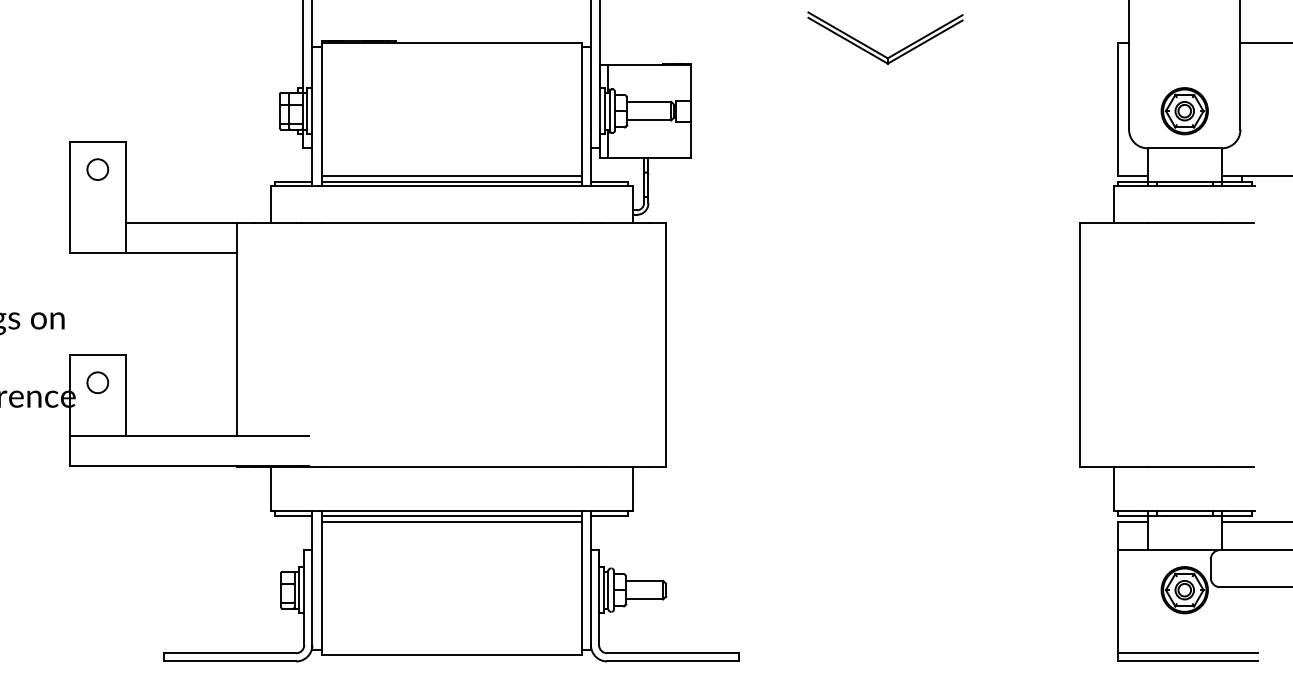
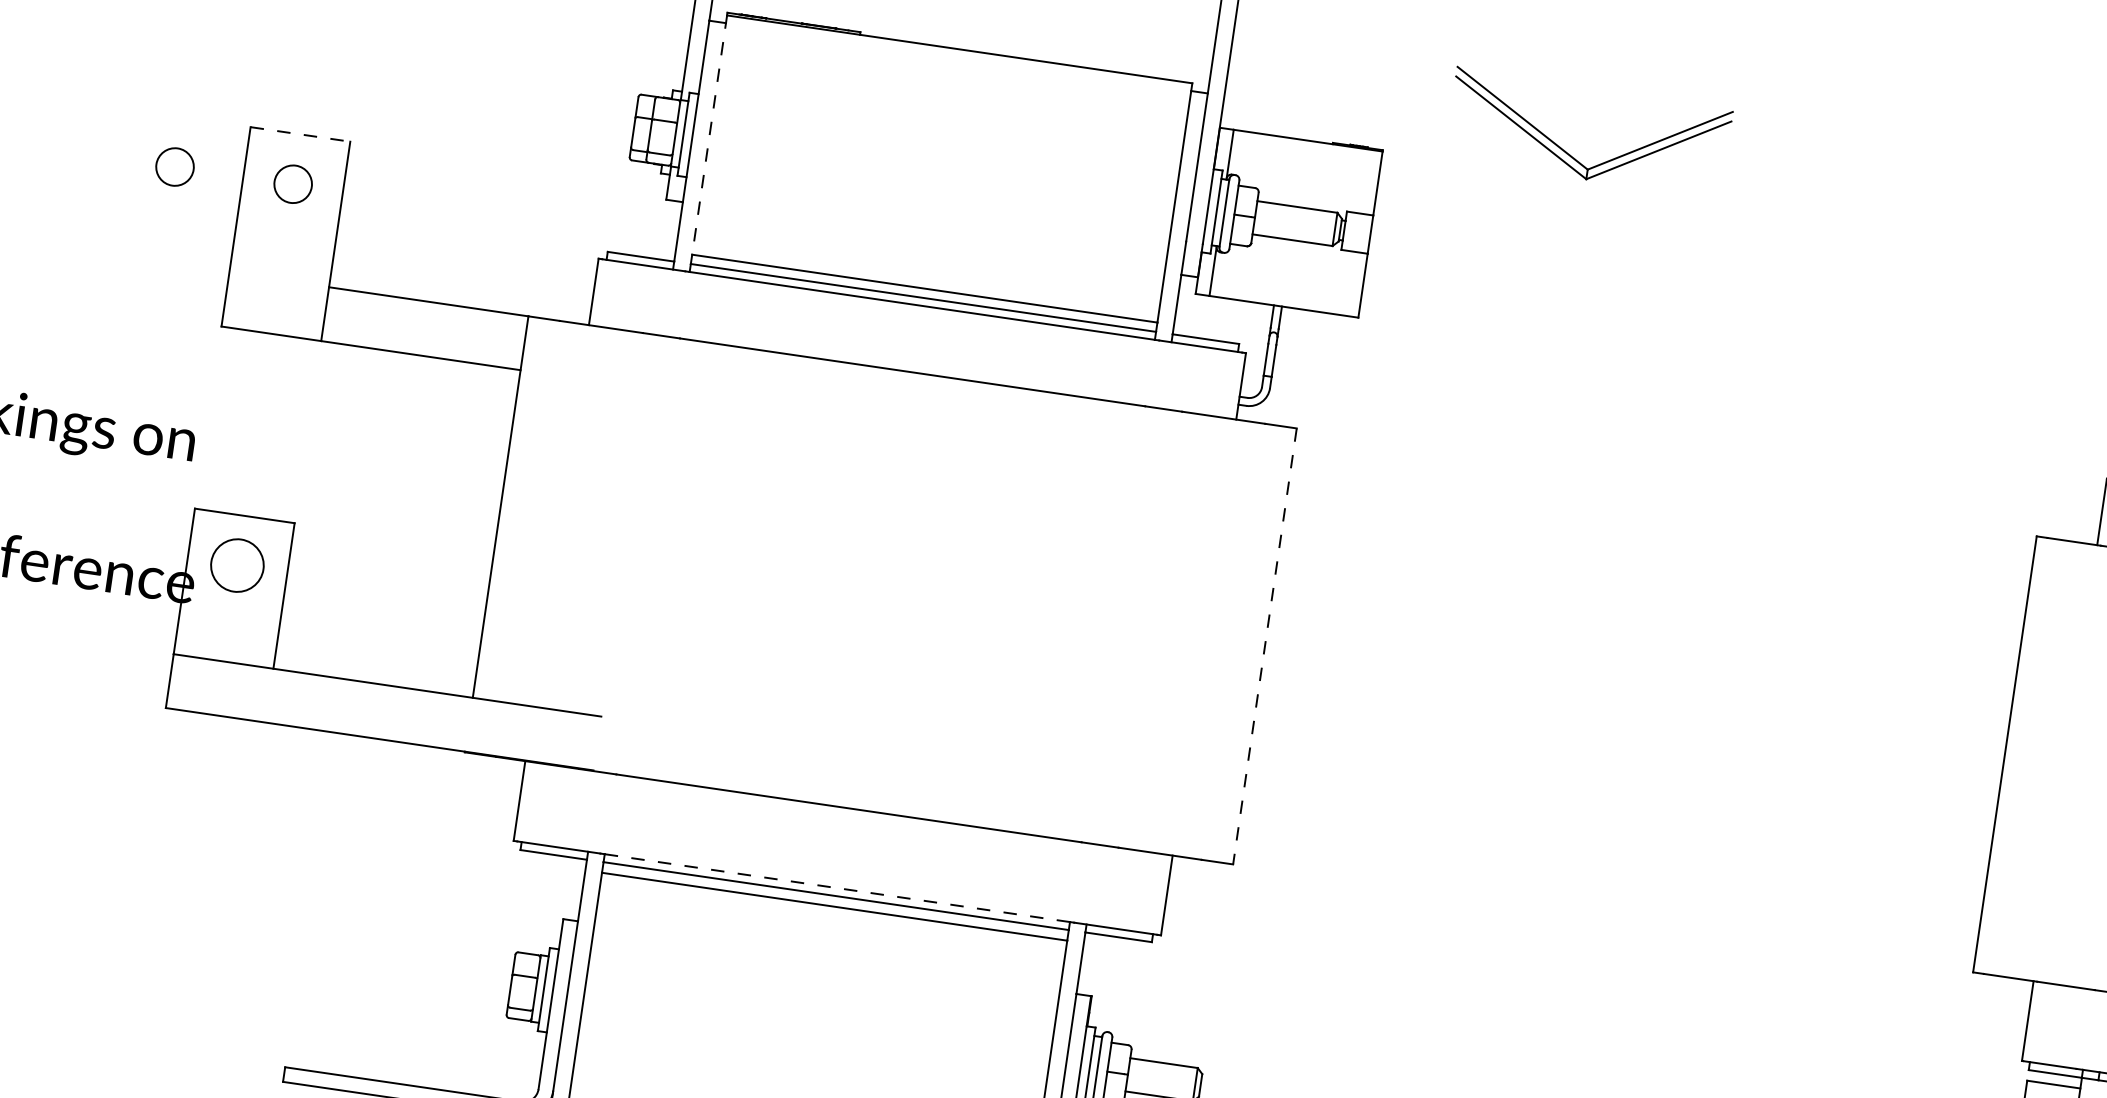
part: (878, 51) -> (1572, 154), moved
line: (321, 109) -> (709, 135), solid -> dashed
line: (97, 141) -> (299, 133), solid -> dashed
circle: (31, 169) -> (174, 166), added
line: (666, 344) -> (1265, 645), solid -> dashed
circle: (97, 382) -> (237, 565), size x1.4
line: (451, 511) -> (836, 888), solid -> dashed

